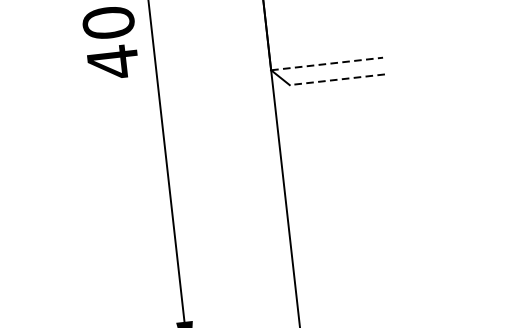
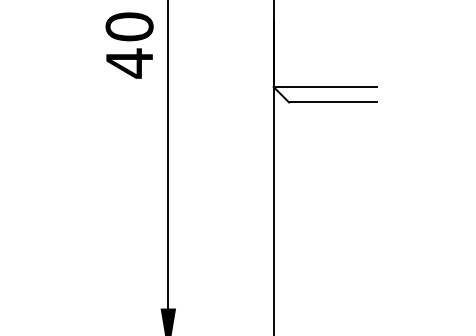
line: (327, 63) -> (325, 86), dashed -> solid
line: (336, 79) -> (332, 102), dashed -> solid

